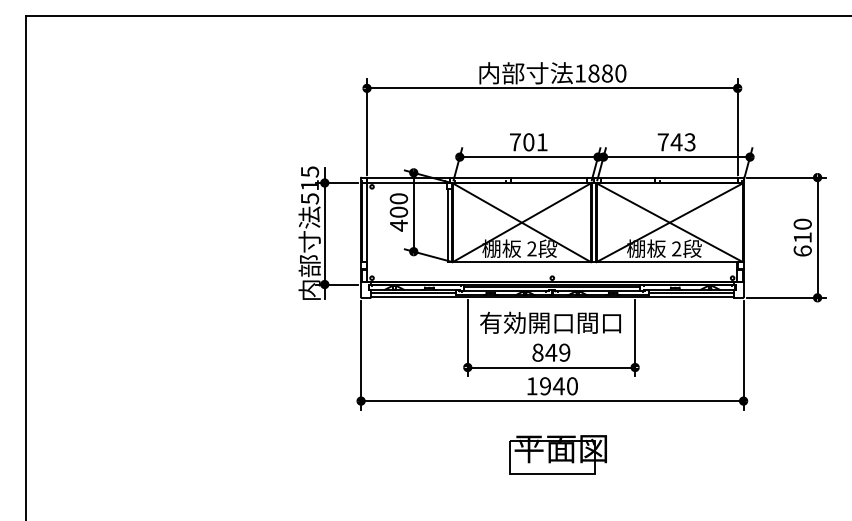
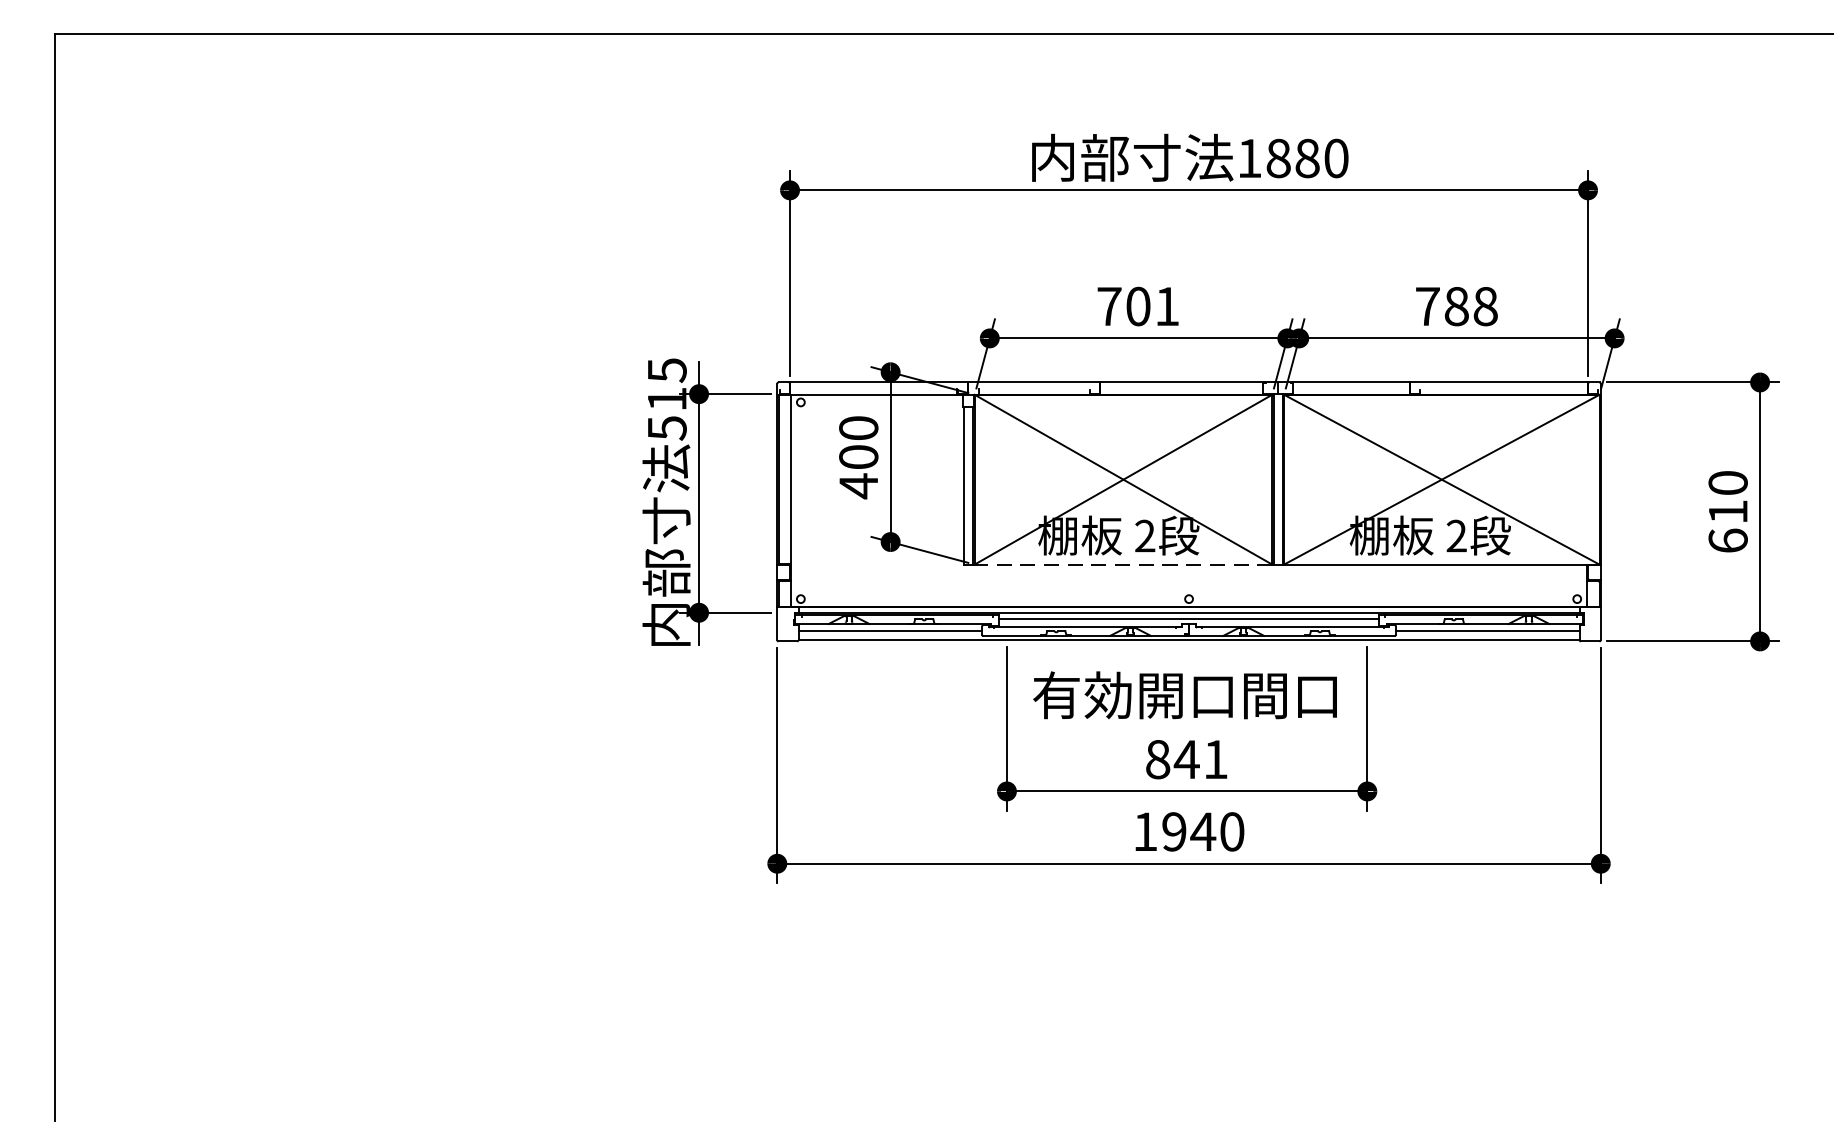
text: (682, 142) -> (1469, 306), 743 -> 788
line: (521, 262) -> (1122, 565), solid -> dashed
text: (564, 352) -> (1215, 759), 849 -> 841
part: (557, 454) -> (1200, 978), removed

